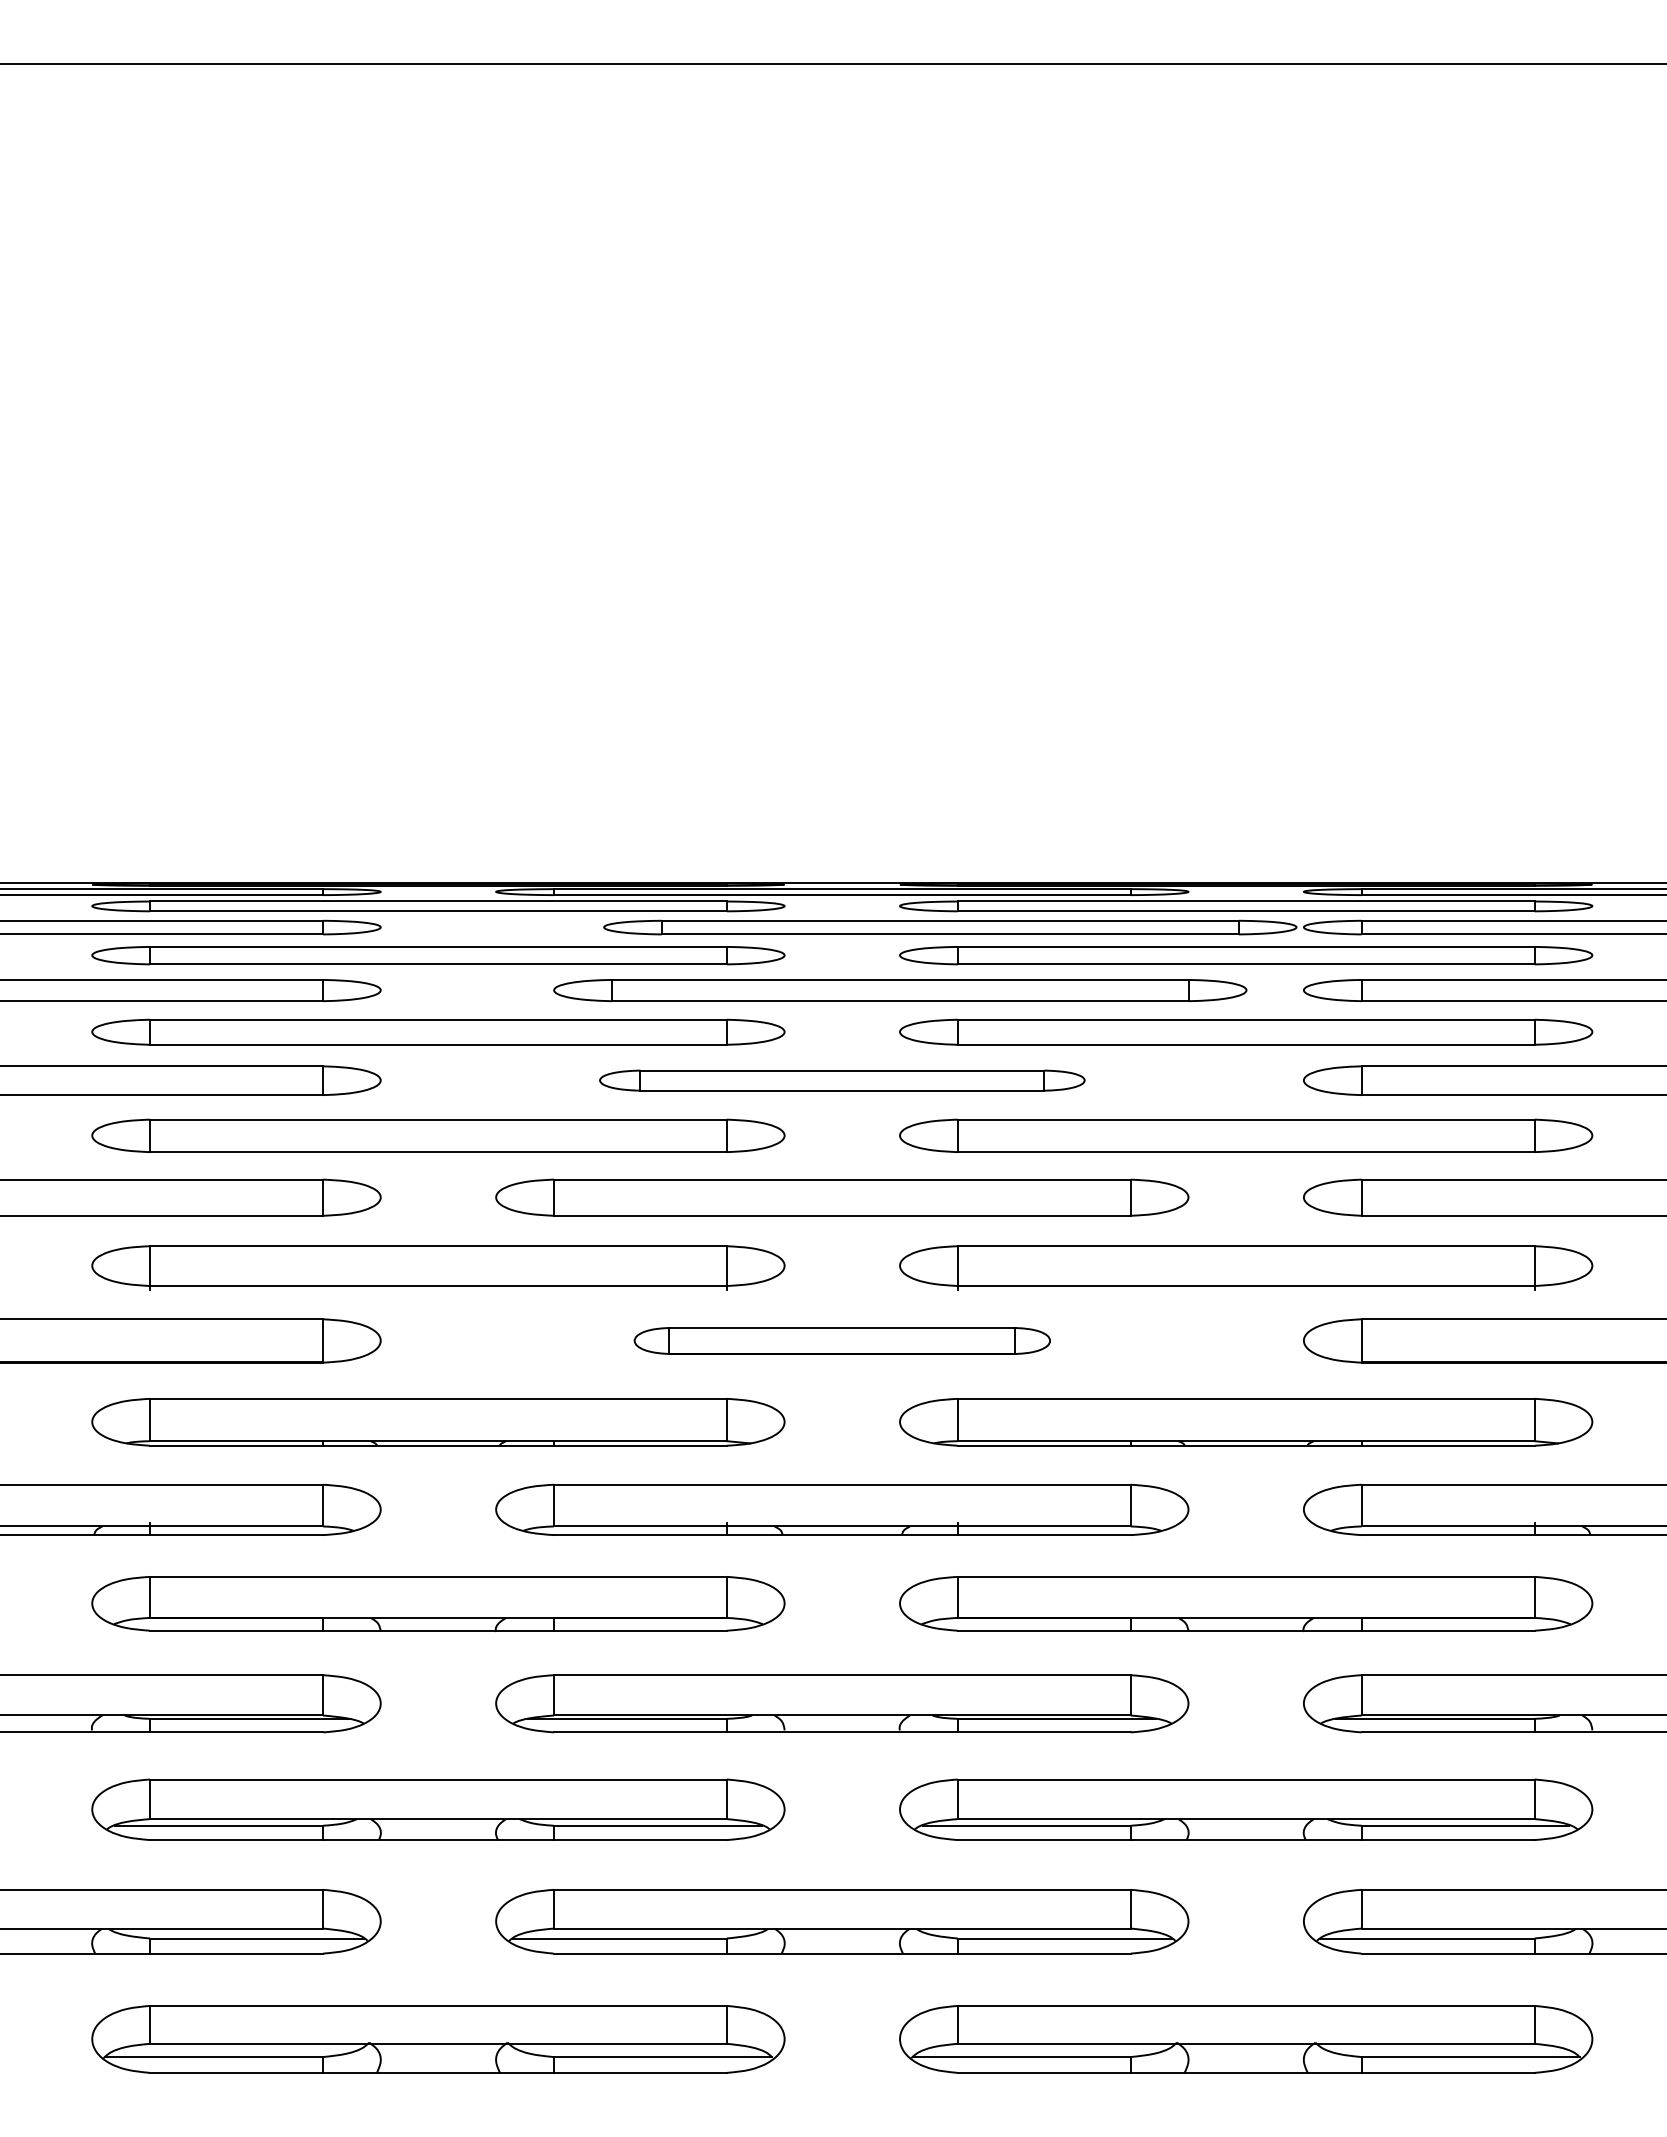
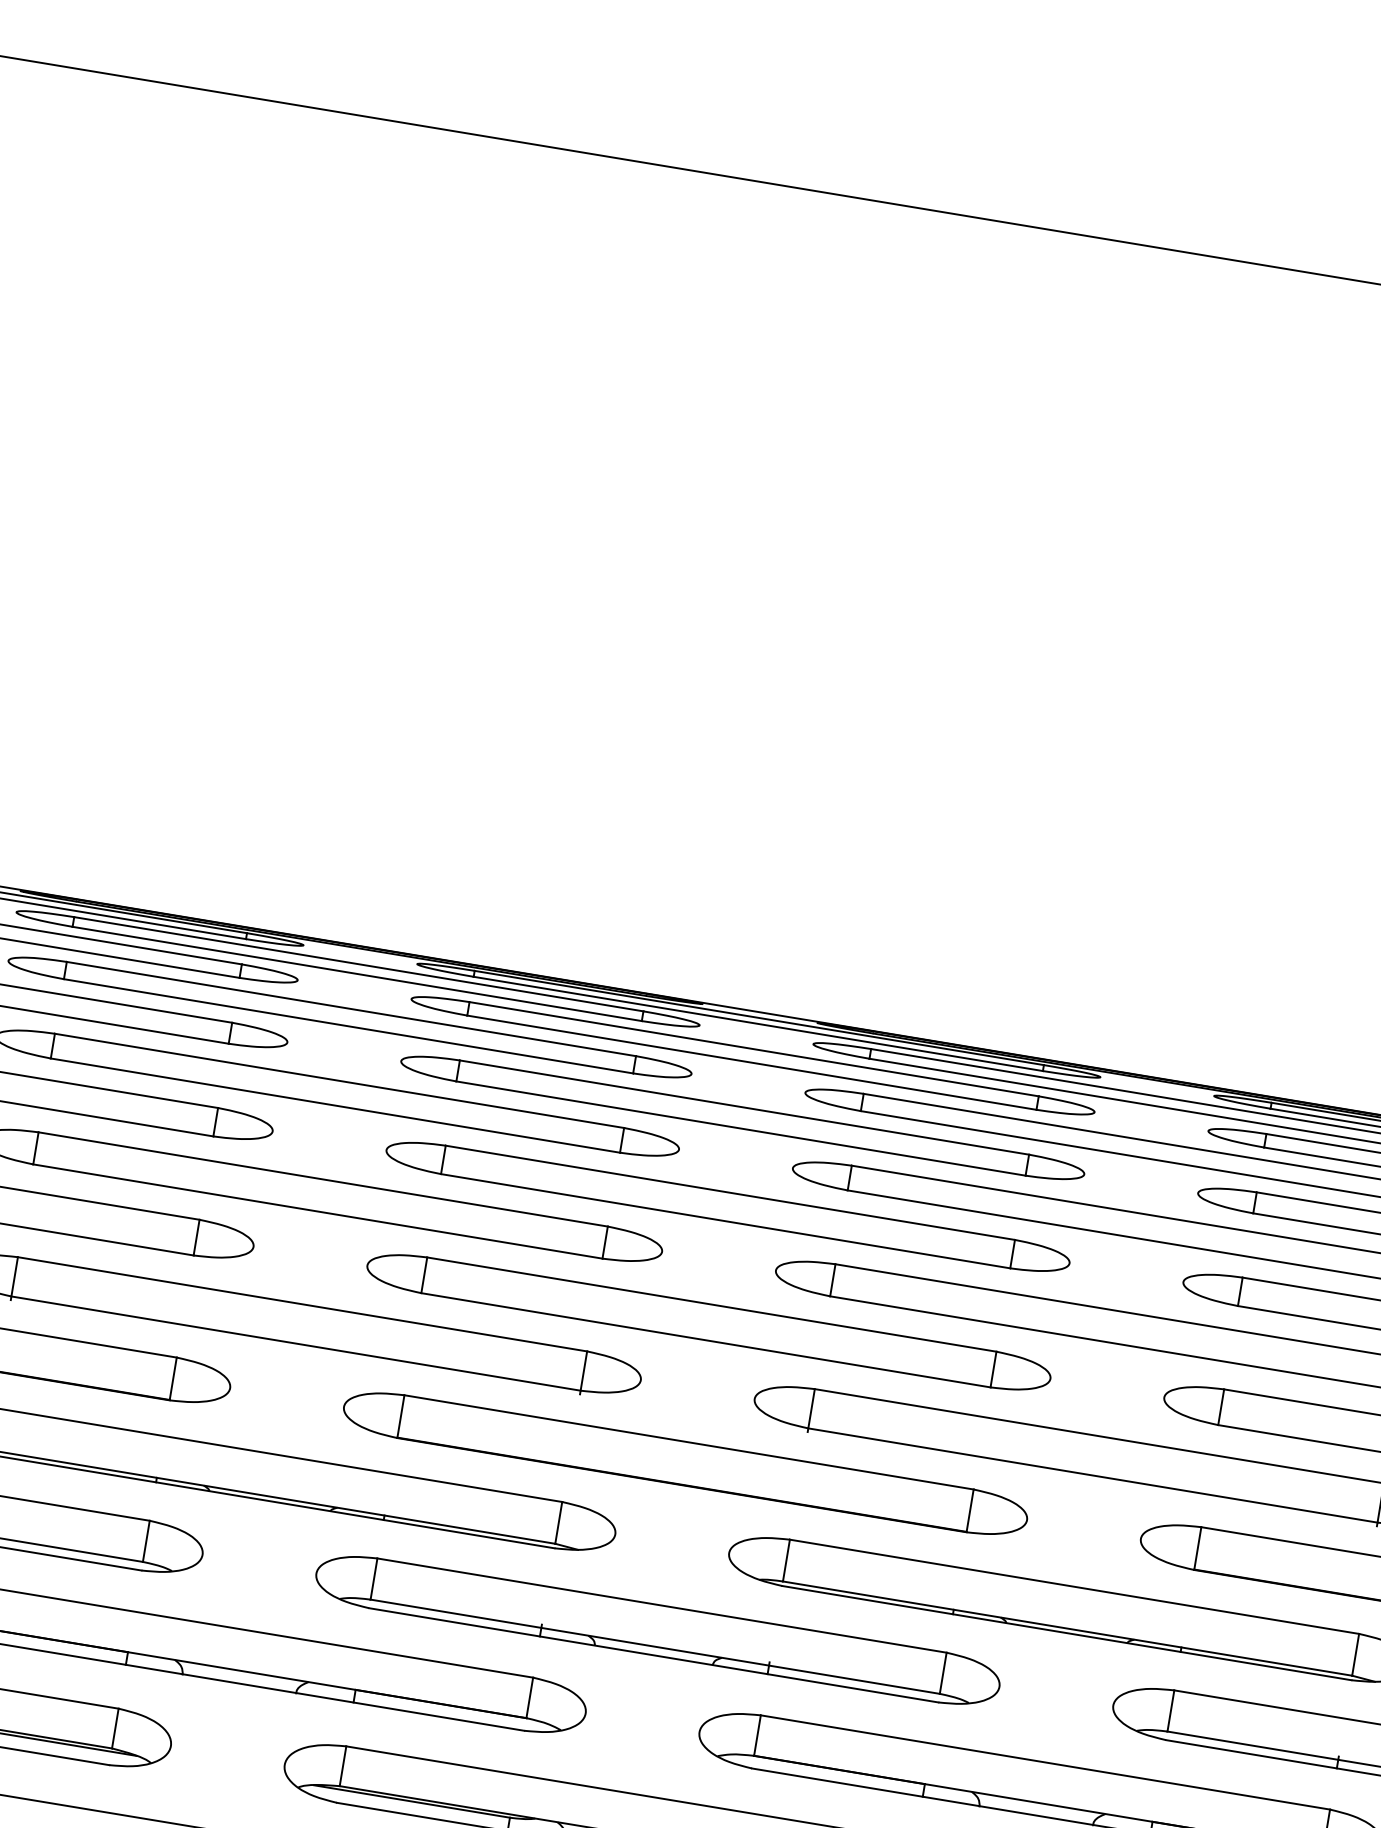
part: (950, 927) -> (753, 1055), moved
part: (900, 990) -> (742, 1118), moved
part: (842, 1080) -> (728, 1206), size x1.43
part: (842, 1340) -> (685, 1463), size x1.67

